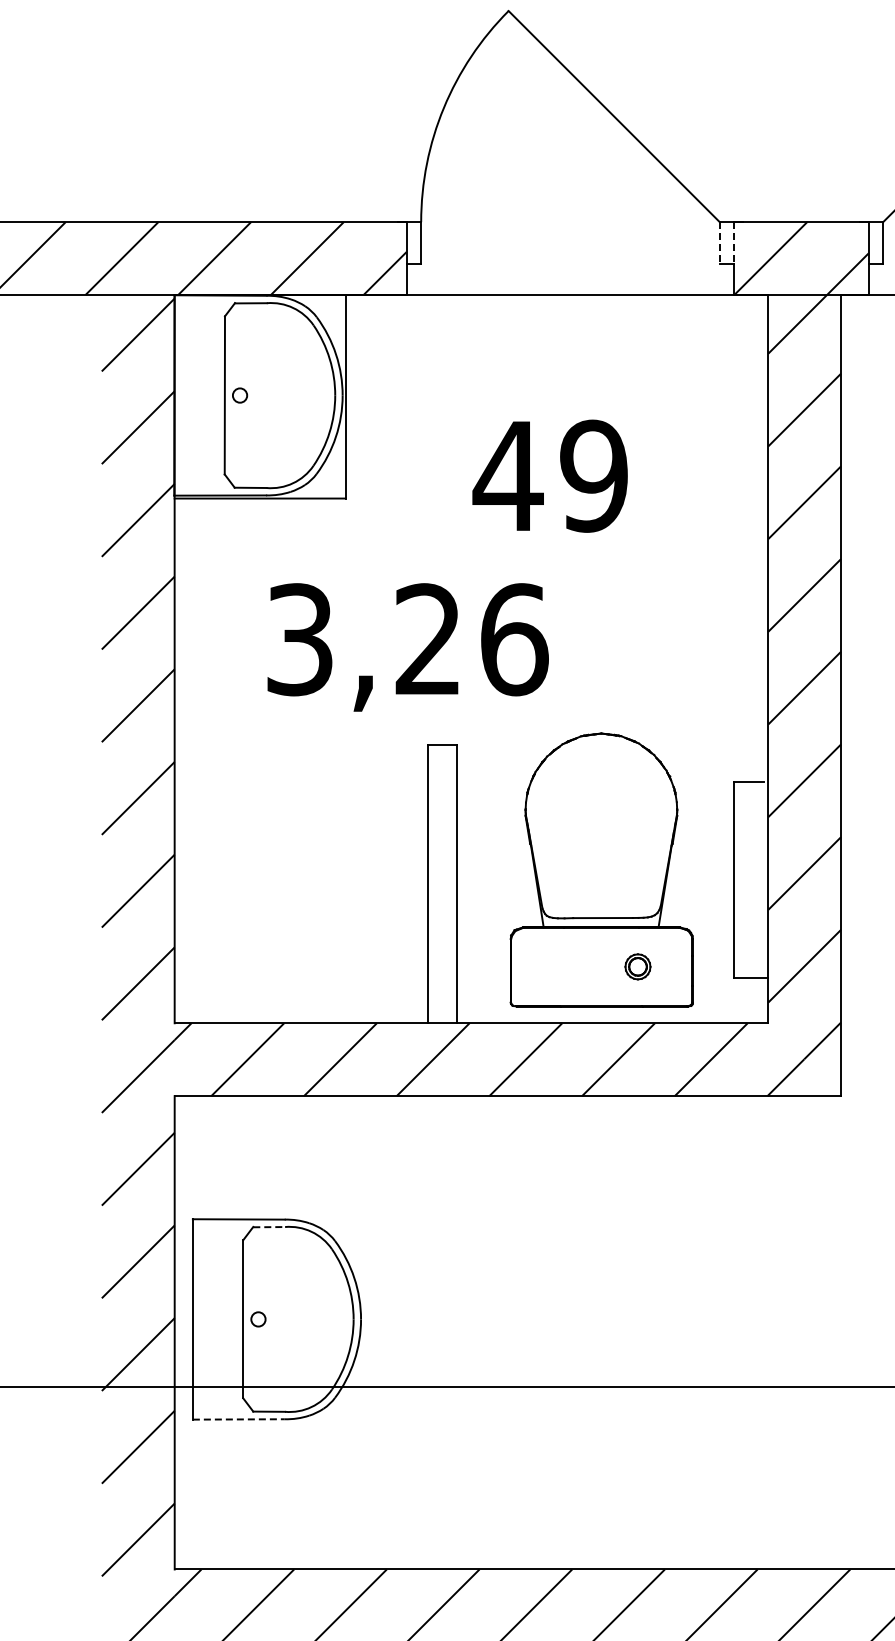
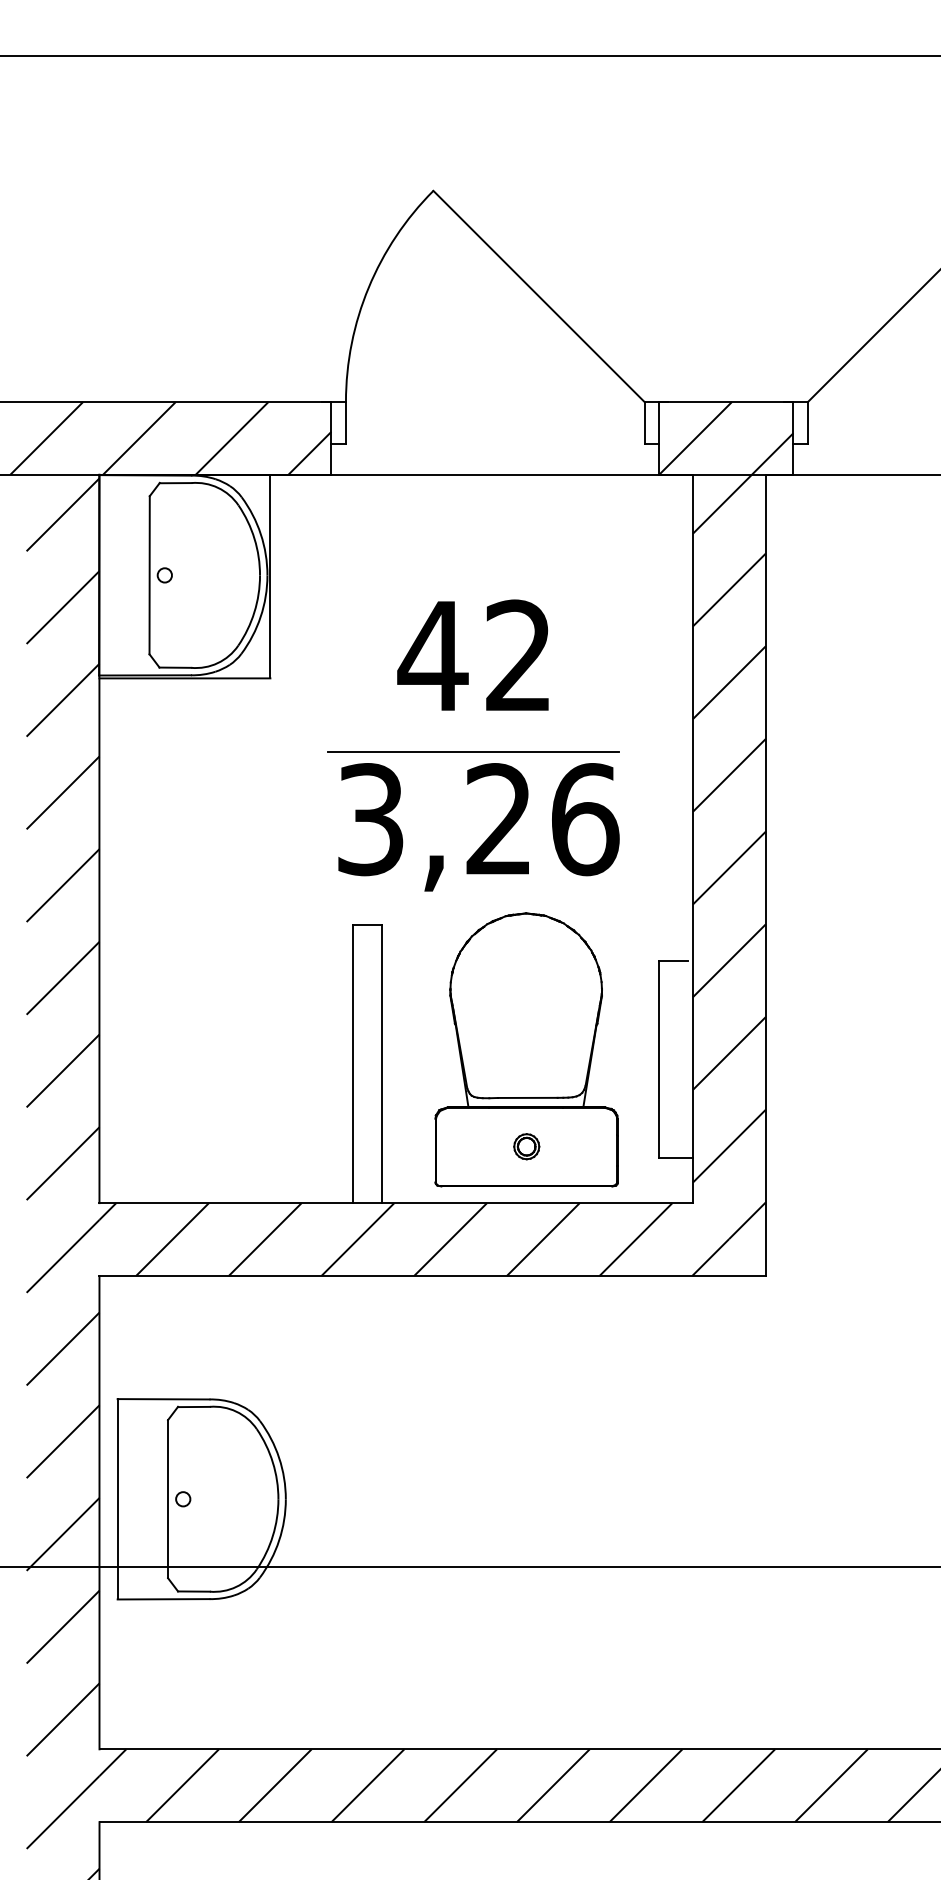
line: (719, 242) -> (644, 422), dashed -> solid
line: (734, 242) -> (659, 422), dashed -> solid
text: (593, 475) -> (518, 655), 49 -> 42
line: (548, 572) -> (473, 752), added
text: (407, 647) -> (478, 827), moved
part: (637, 966) -> (526, 1146), moved
line: (268, 1227) -> (193, 1407), dashed -> solid
line: (238, 1419) -> (163, 1599), dashed -> solid

